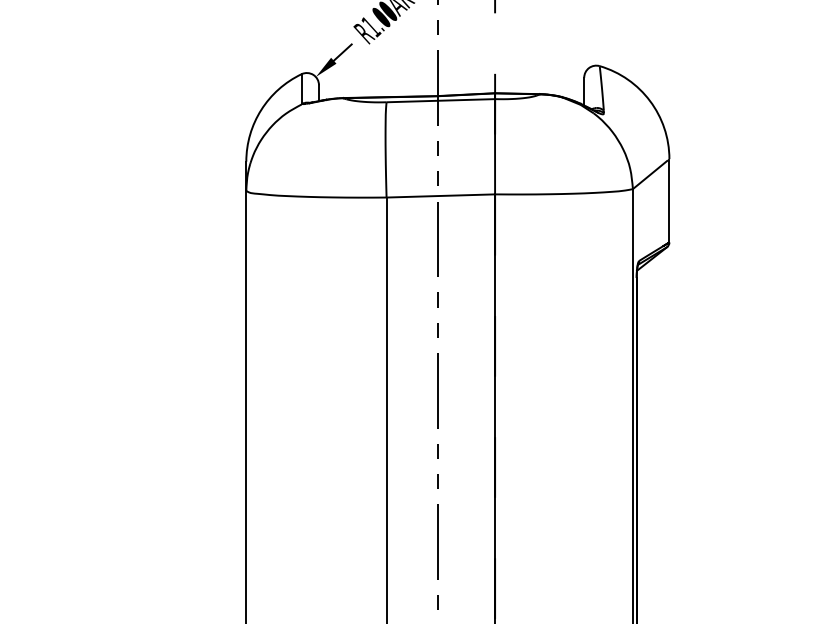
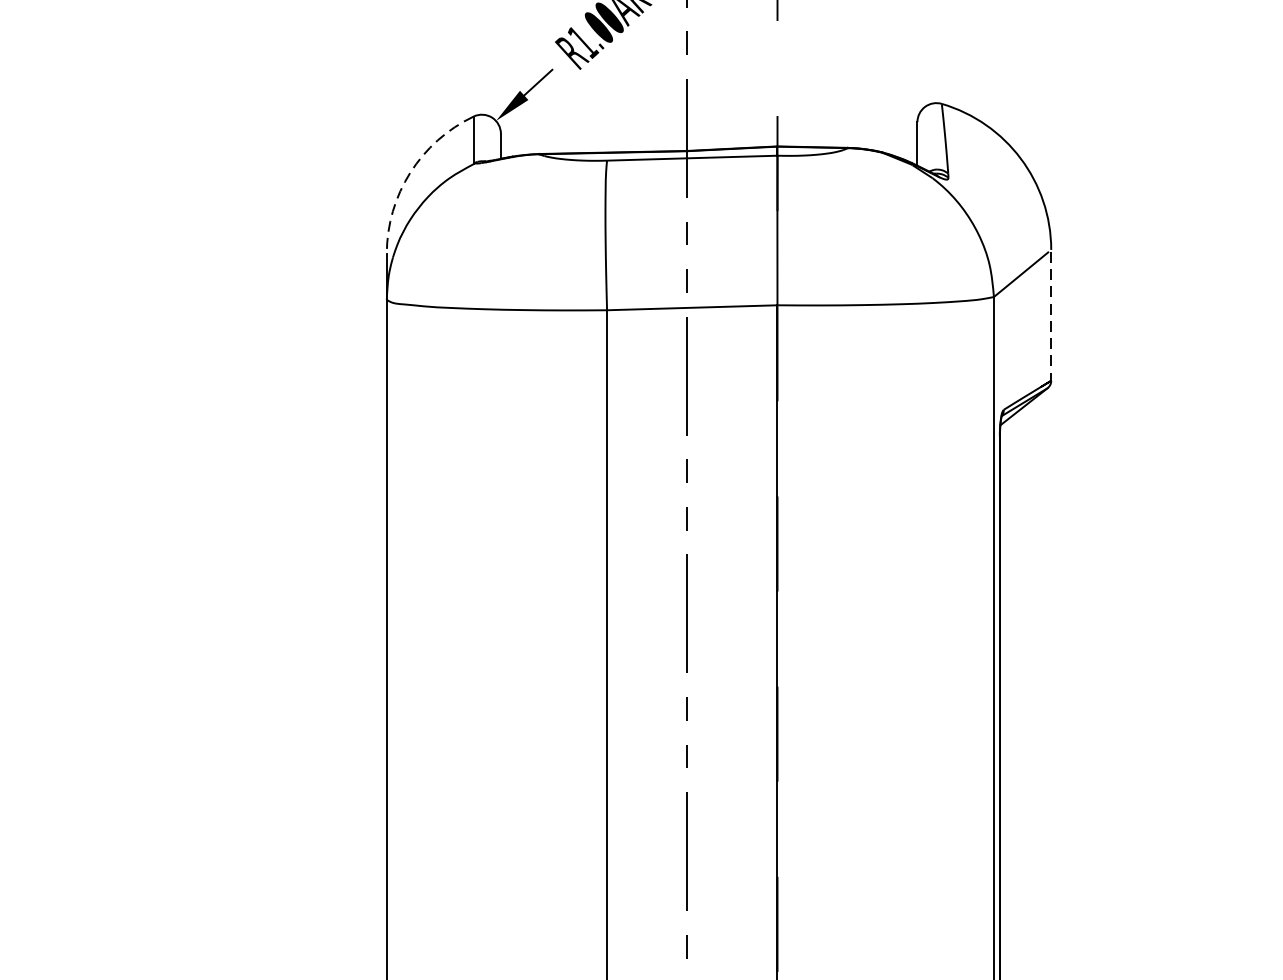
arc: (261, 109) -> (410, 171), solid -> dashed
line: (669, 201) -> (1051, 316), solid -> dashed

